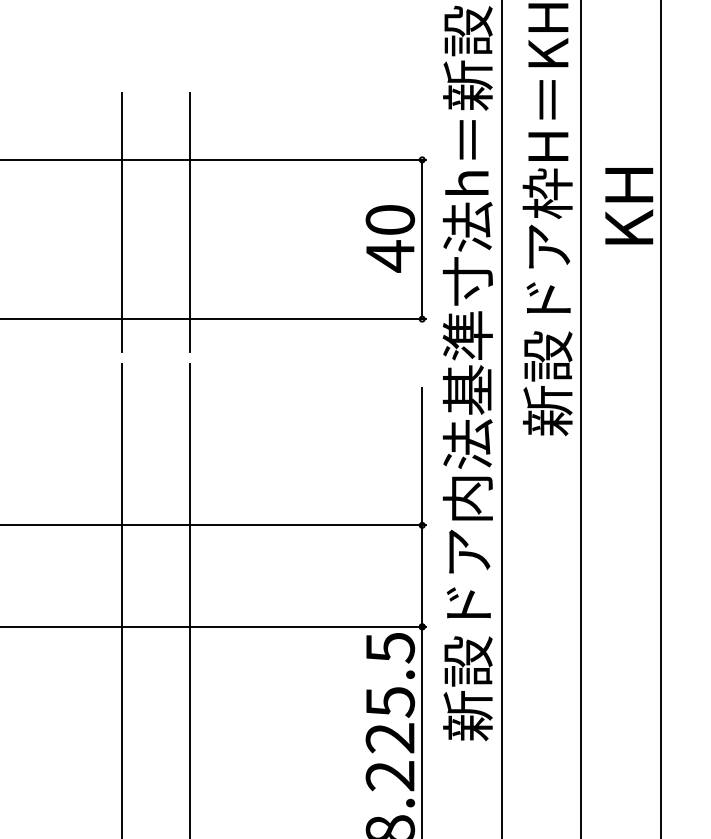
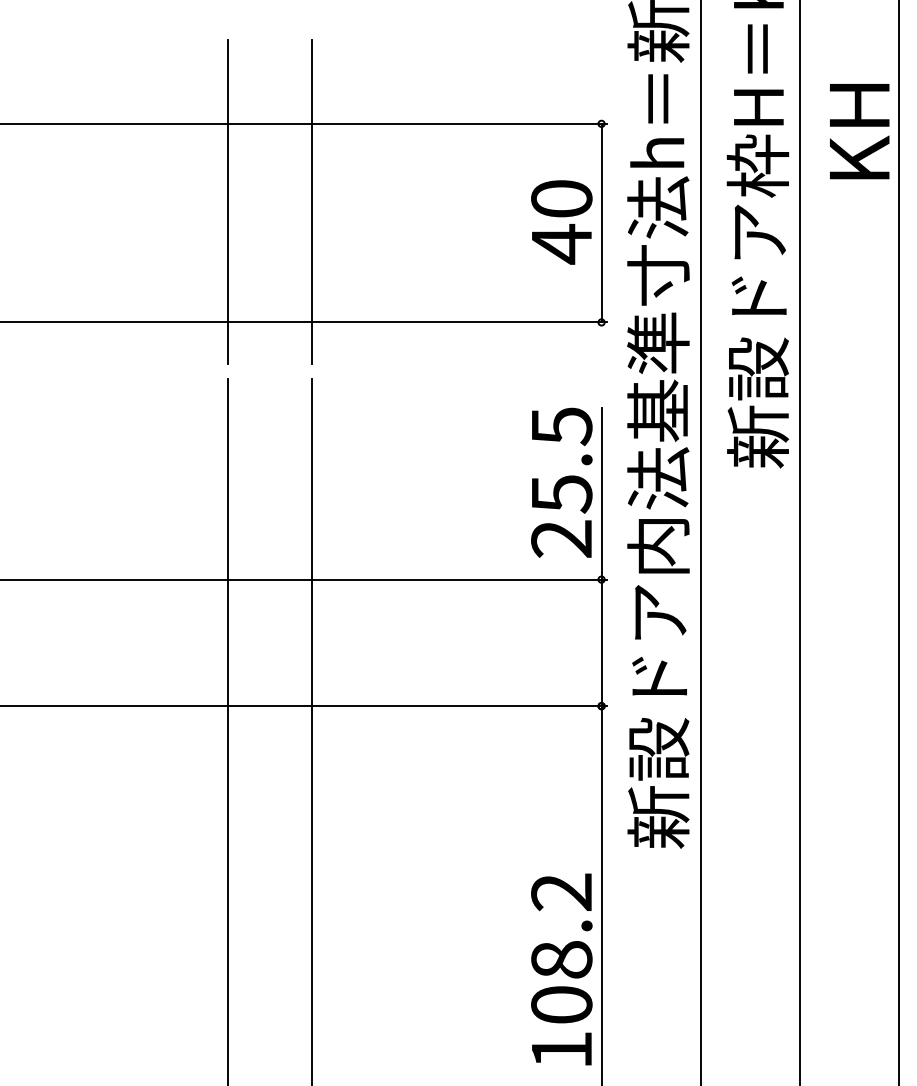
text: (629, 206) -> (859, 131), moved
text: (390, 692) -> (561, 482), moved

